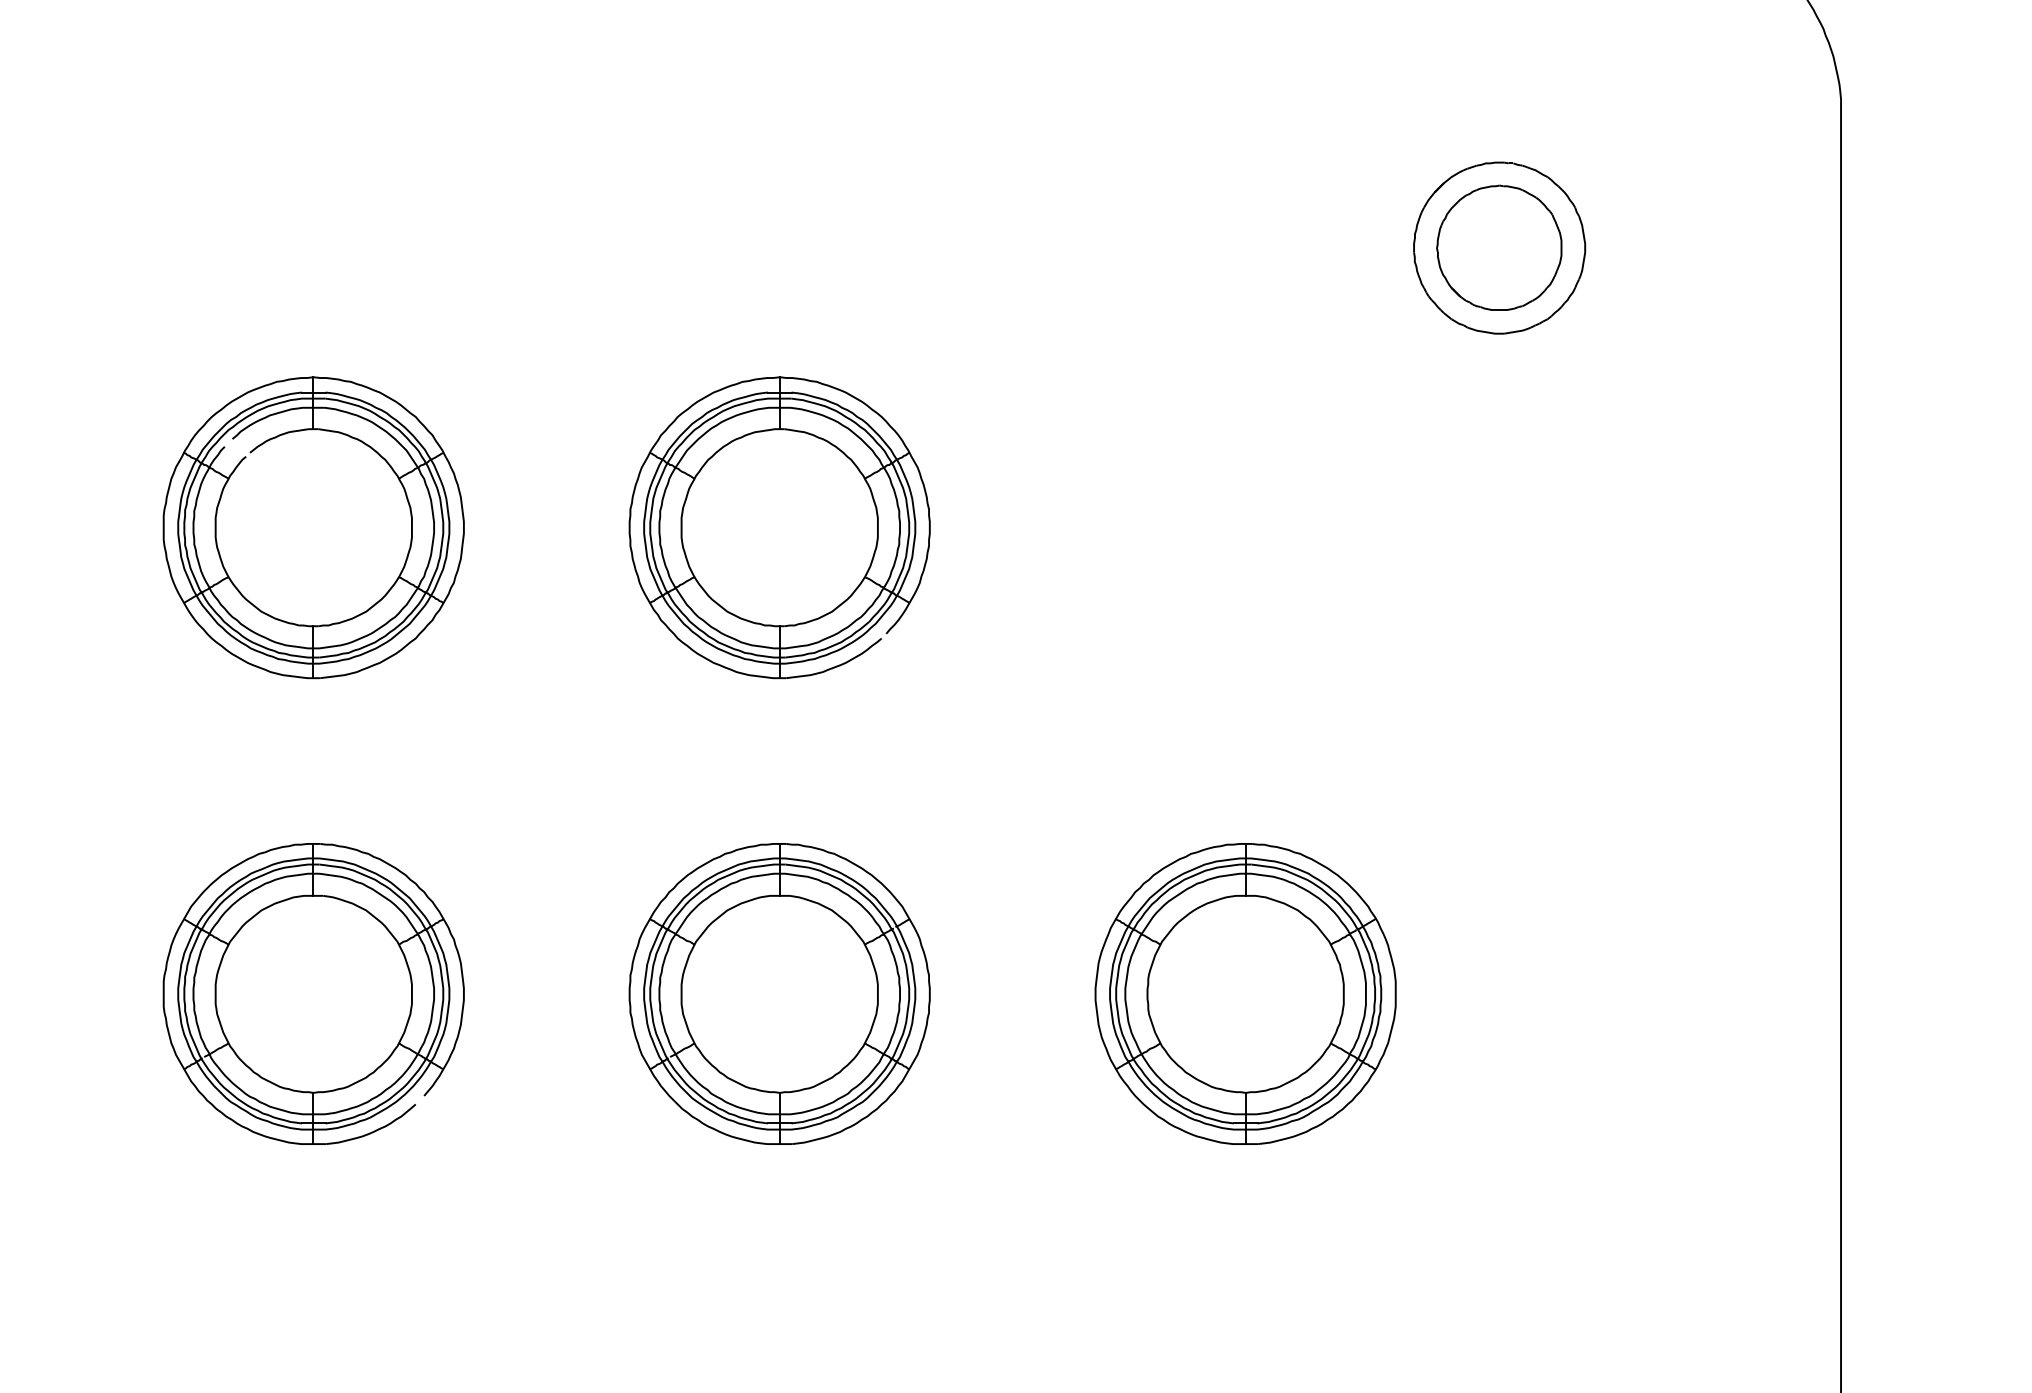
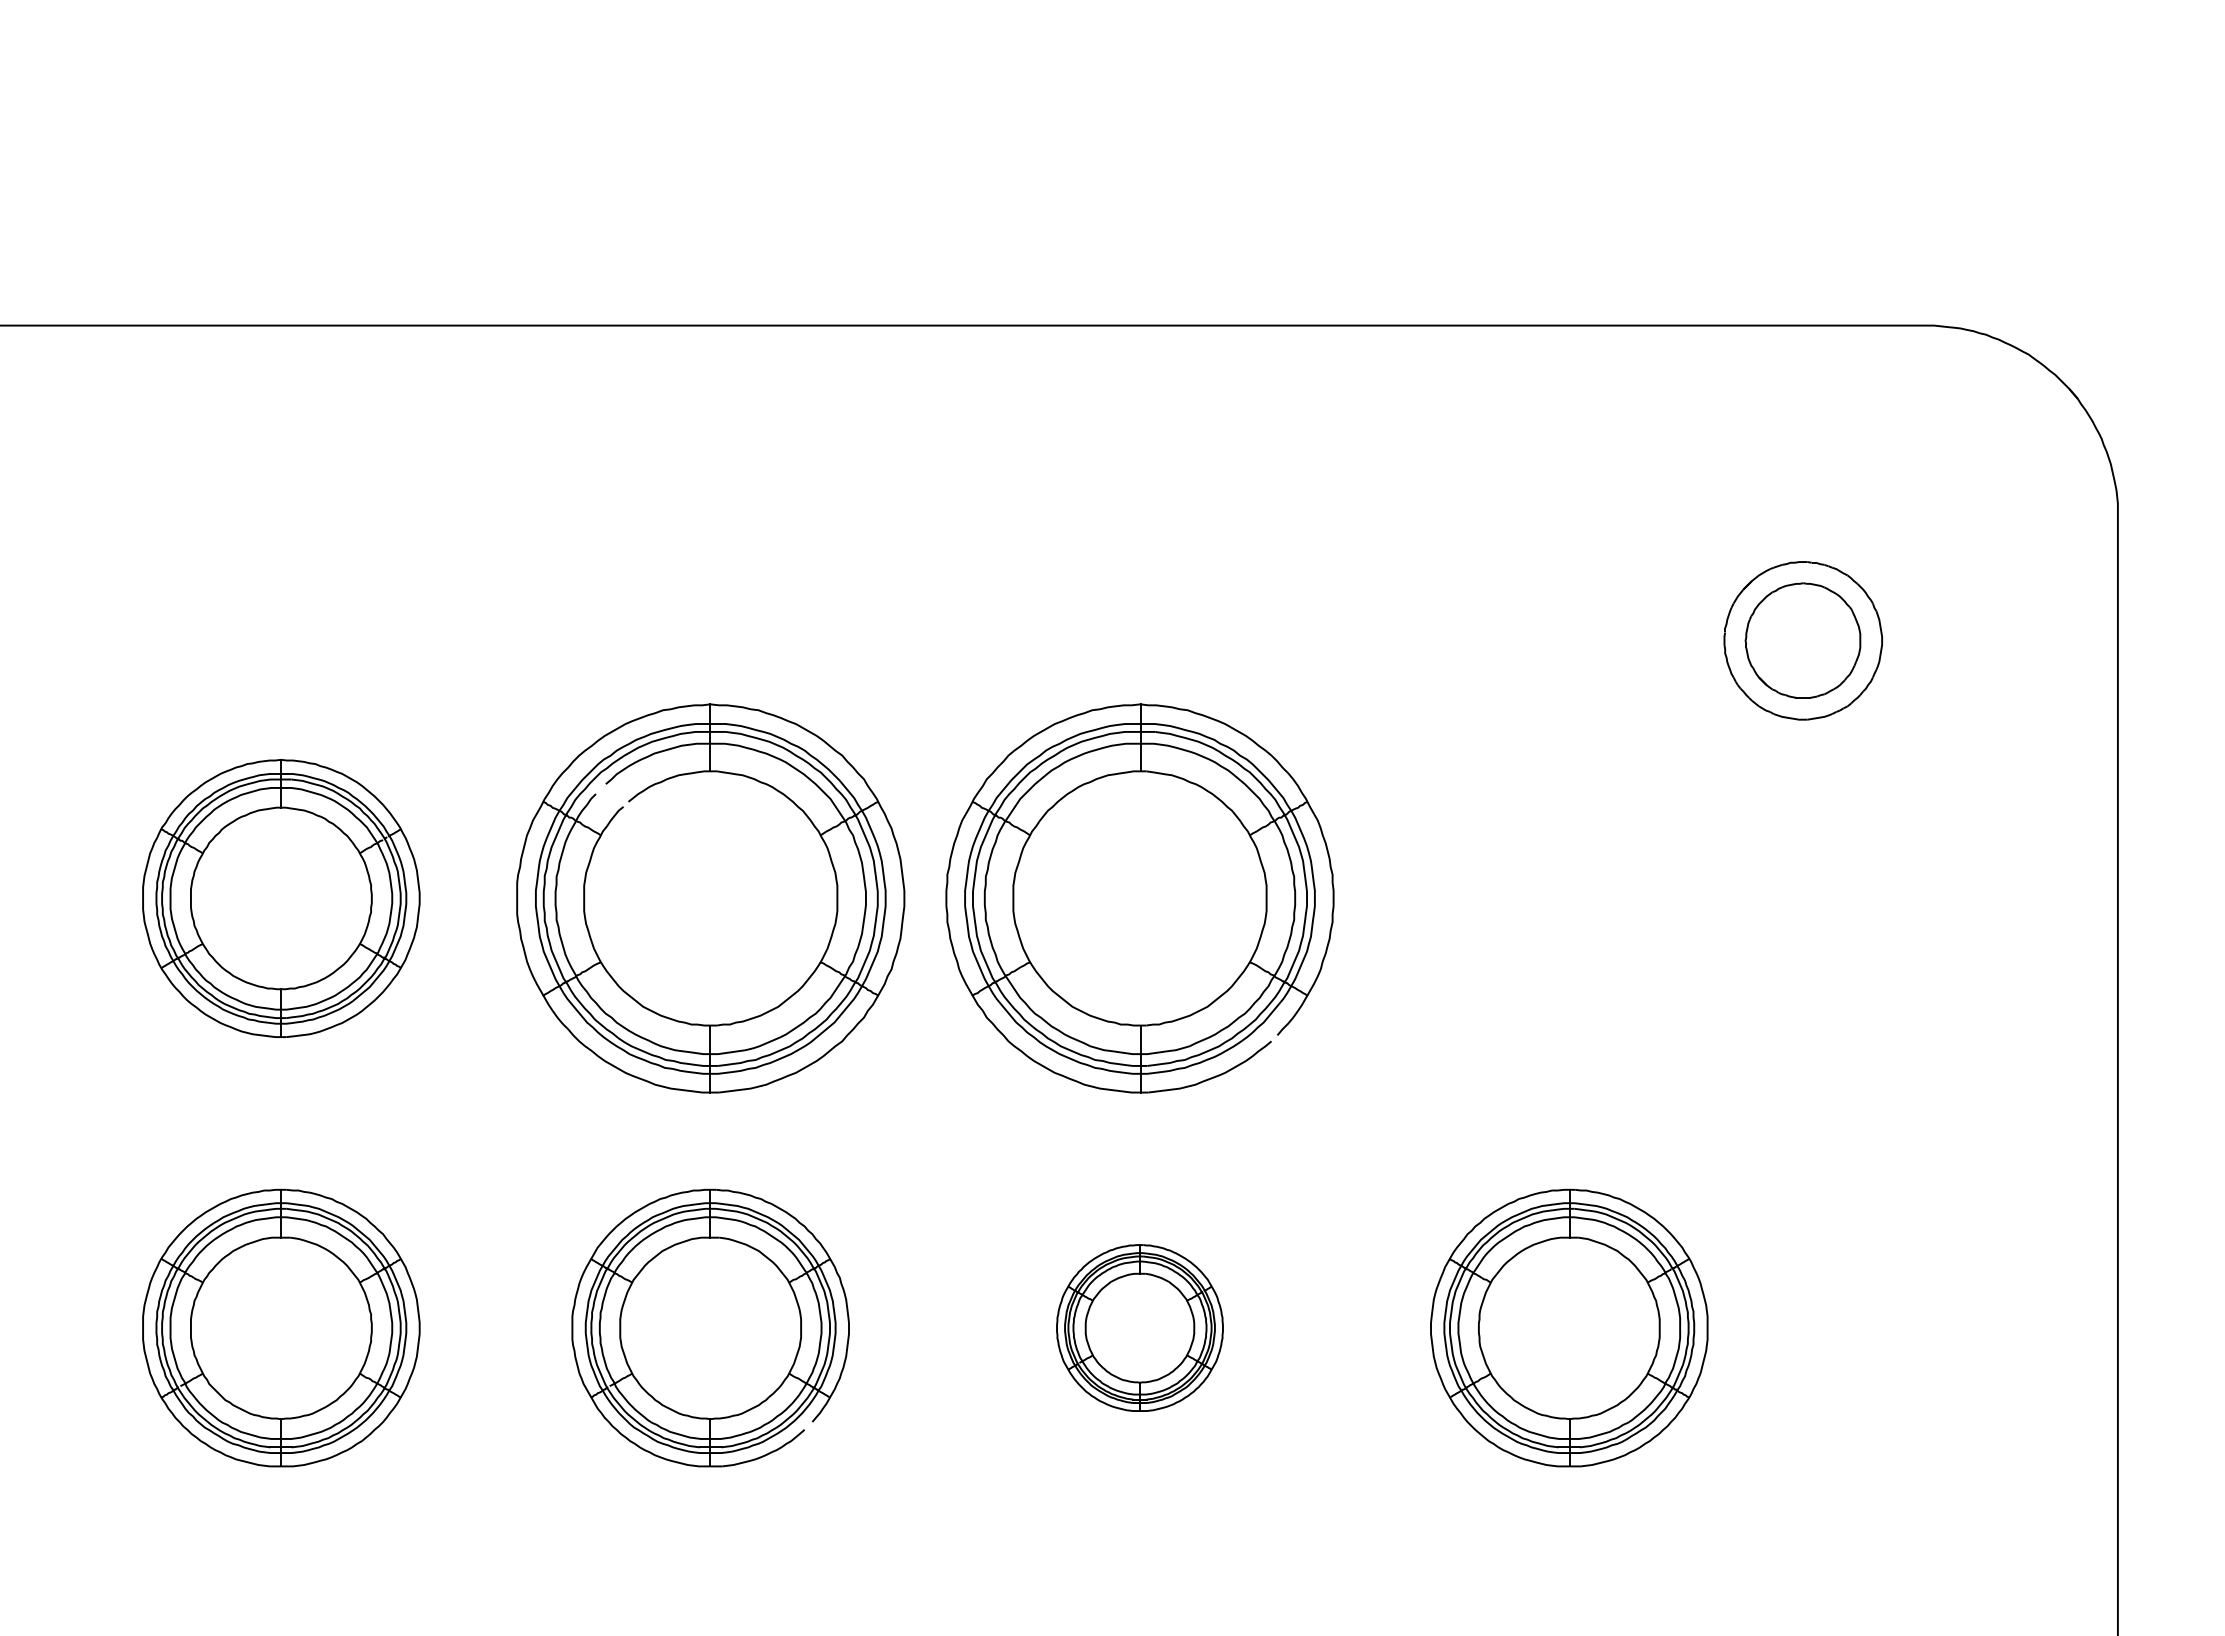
part: (313, 527) -> (710, 898), size x1.4
part: (779, 527) -> (1139, 898), size x1.4
part: (779, 993) -> (1139, 1327), size x0.6

